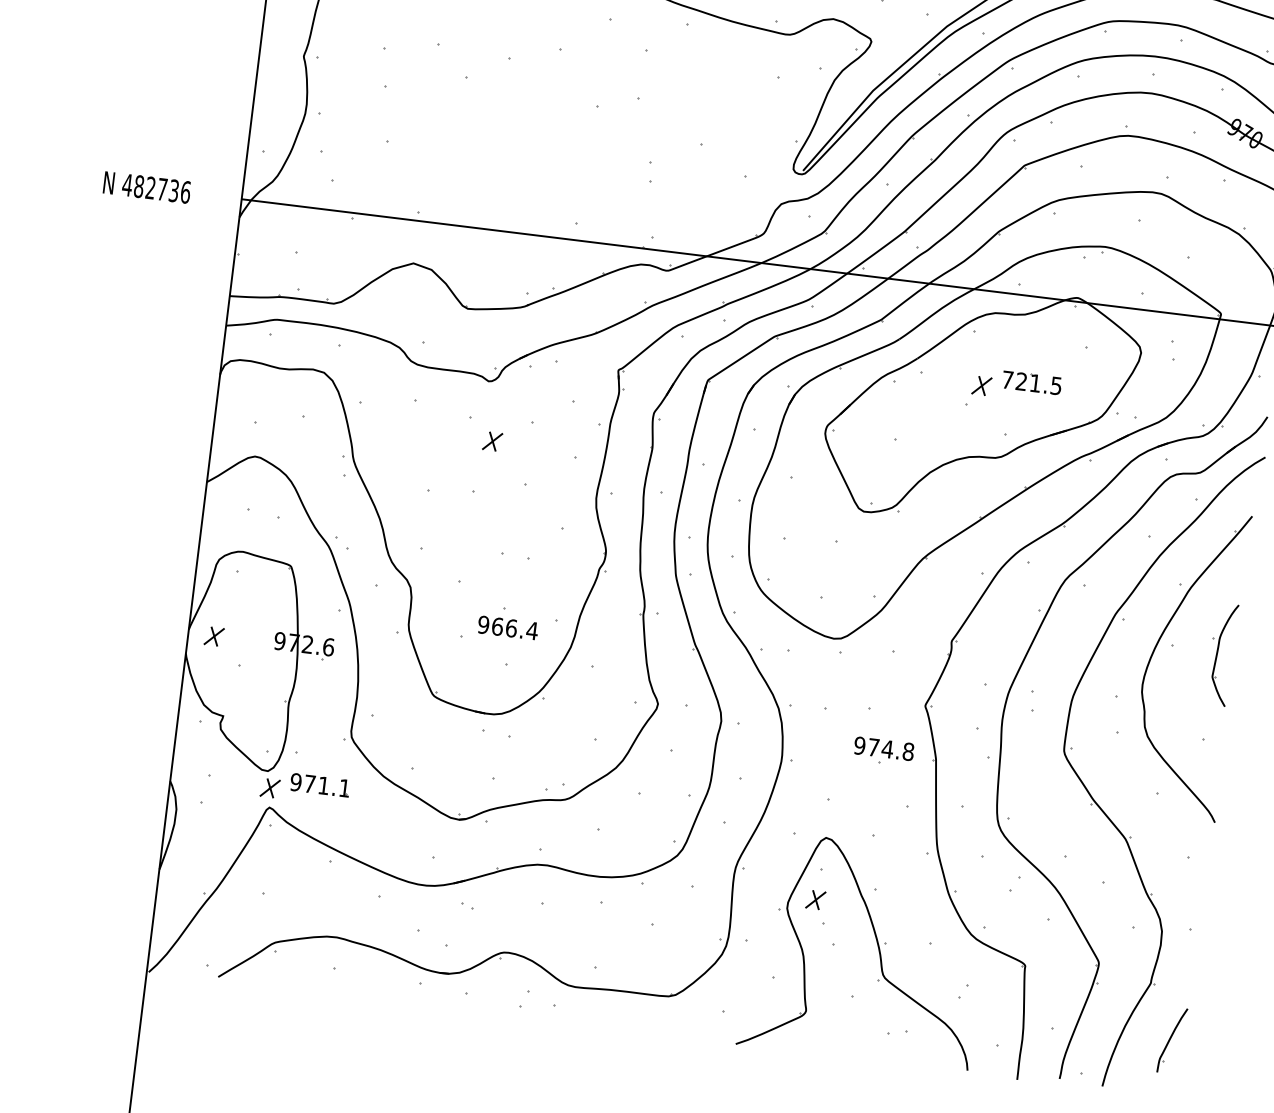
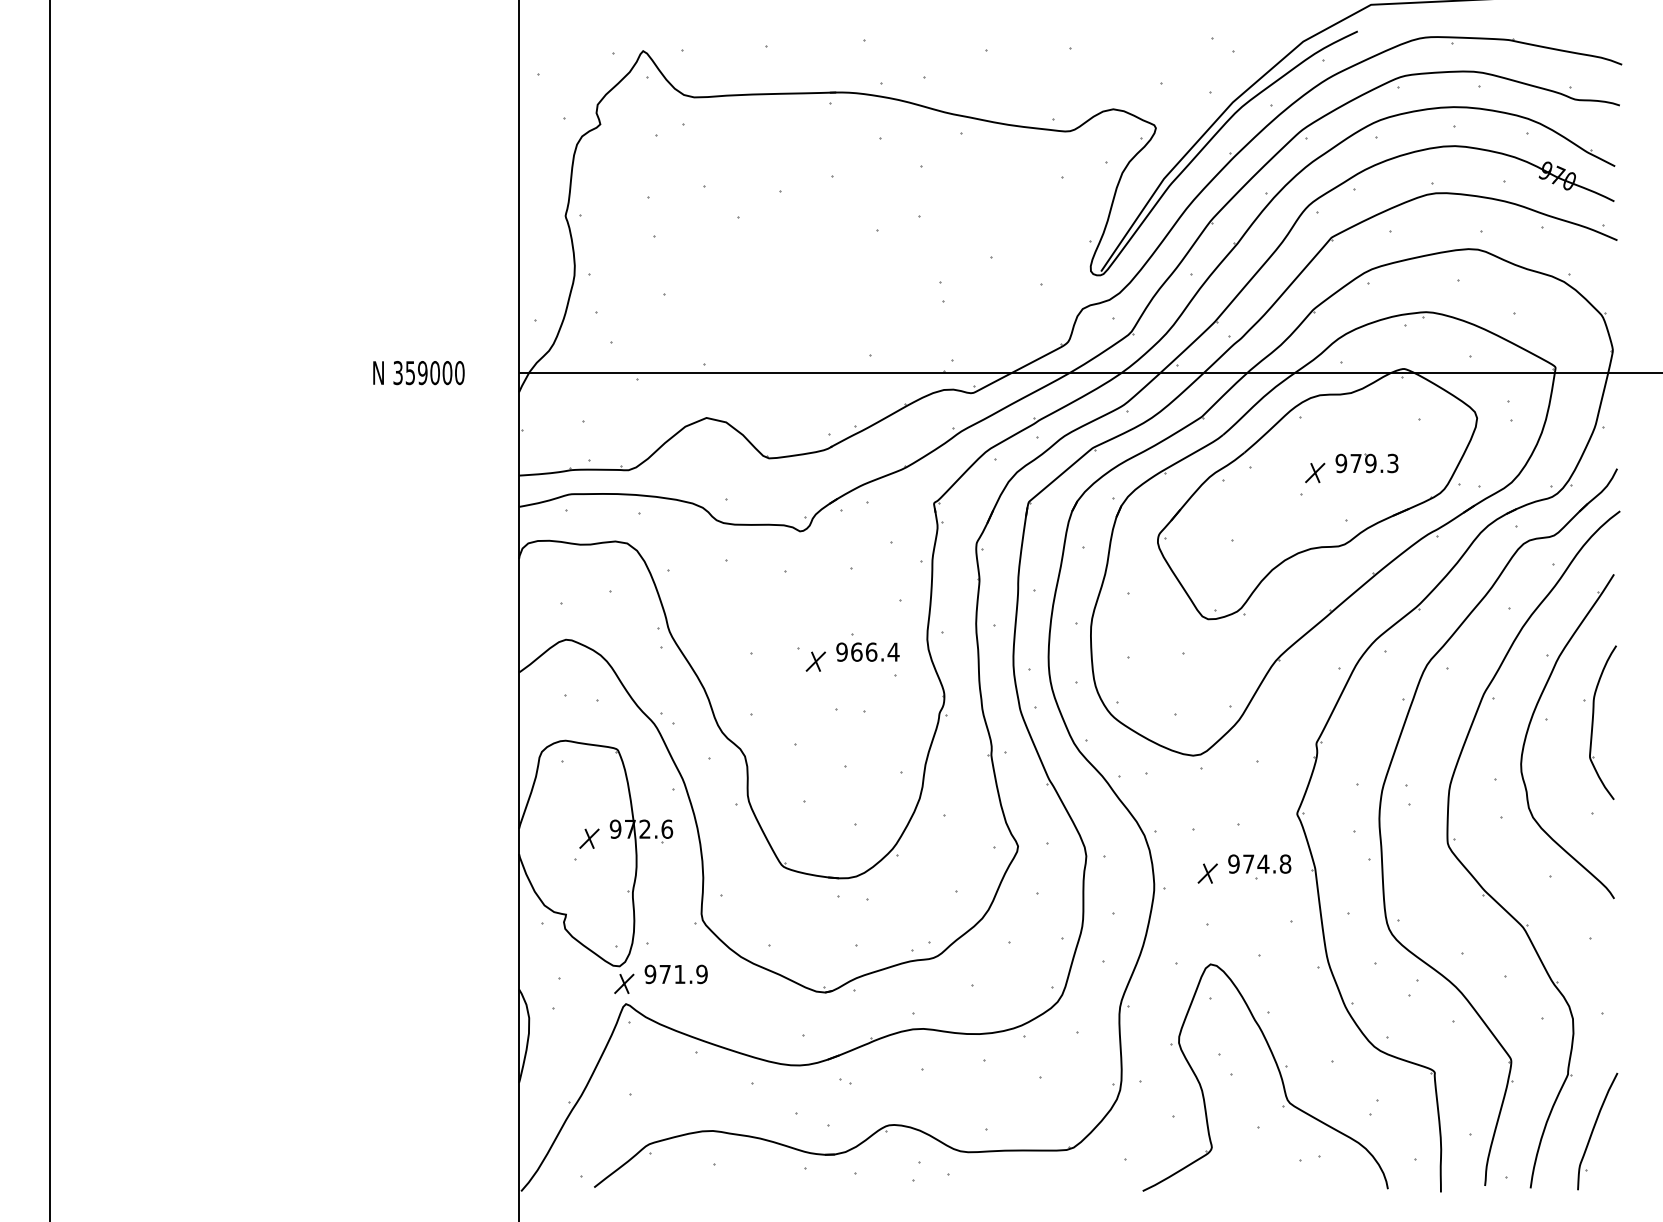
text: (156, 189) -> (428, 373), 482736 -> 359000
text: (1031, 382) -> (1366, 463), 721.5 -> 979.3
part: (492, 441) -> (815, 661), moved
text: (507, 627) -> (867, 651), moved
part: (214, 636) -> (589, 838), moved
part: (1221, 654) -> (1599, 722), size x1.43
text: (344, 788) -> (701, 974), 971.1 -> 971.9
part: (815, 899) -> (1207, 873), moved
part: (1172, 1040) -> (1597, 1131), size x1.67

